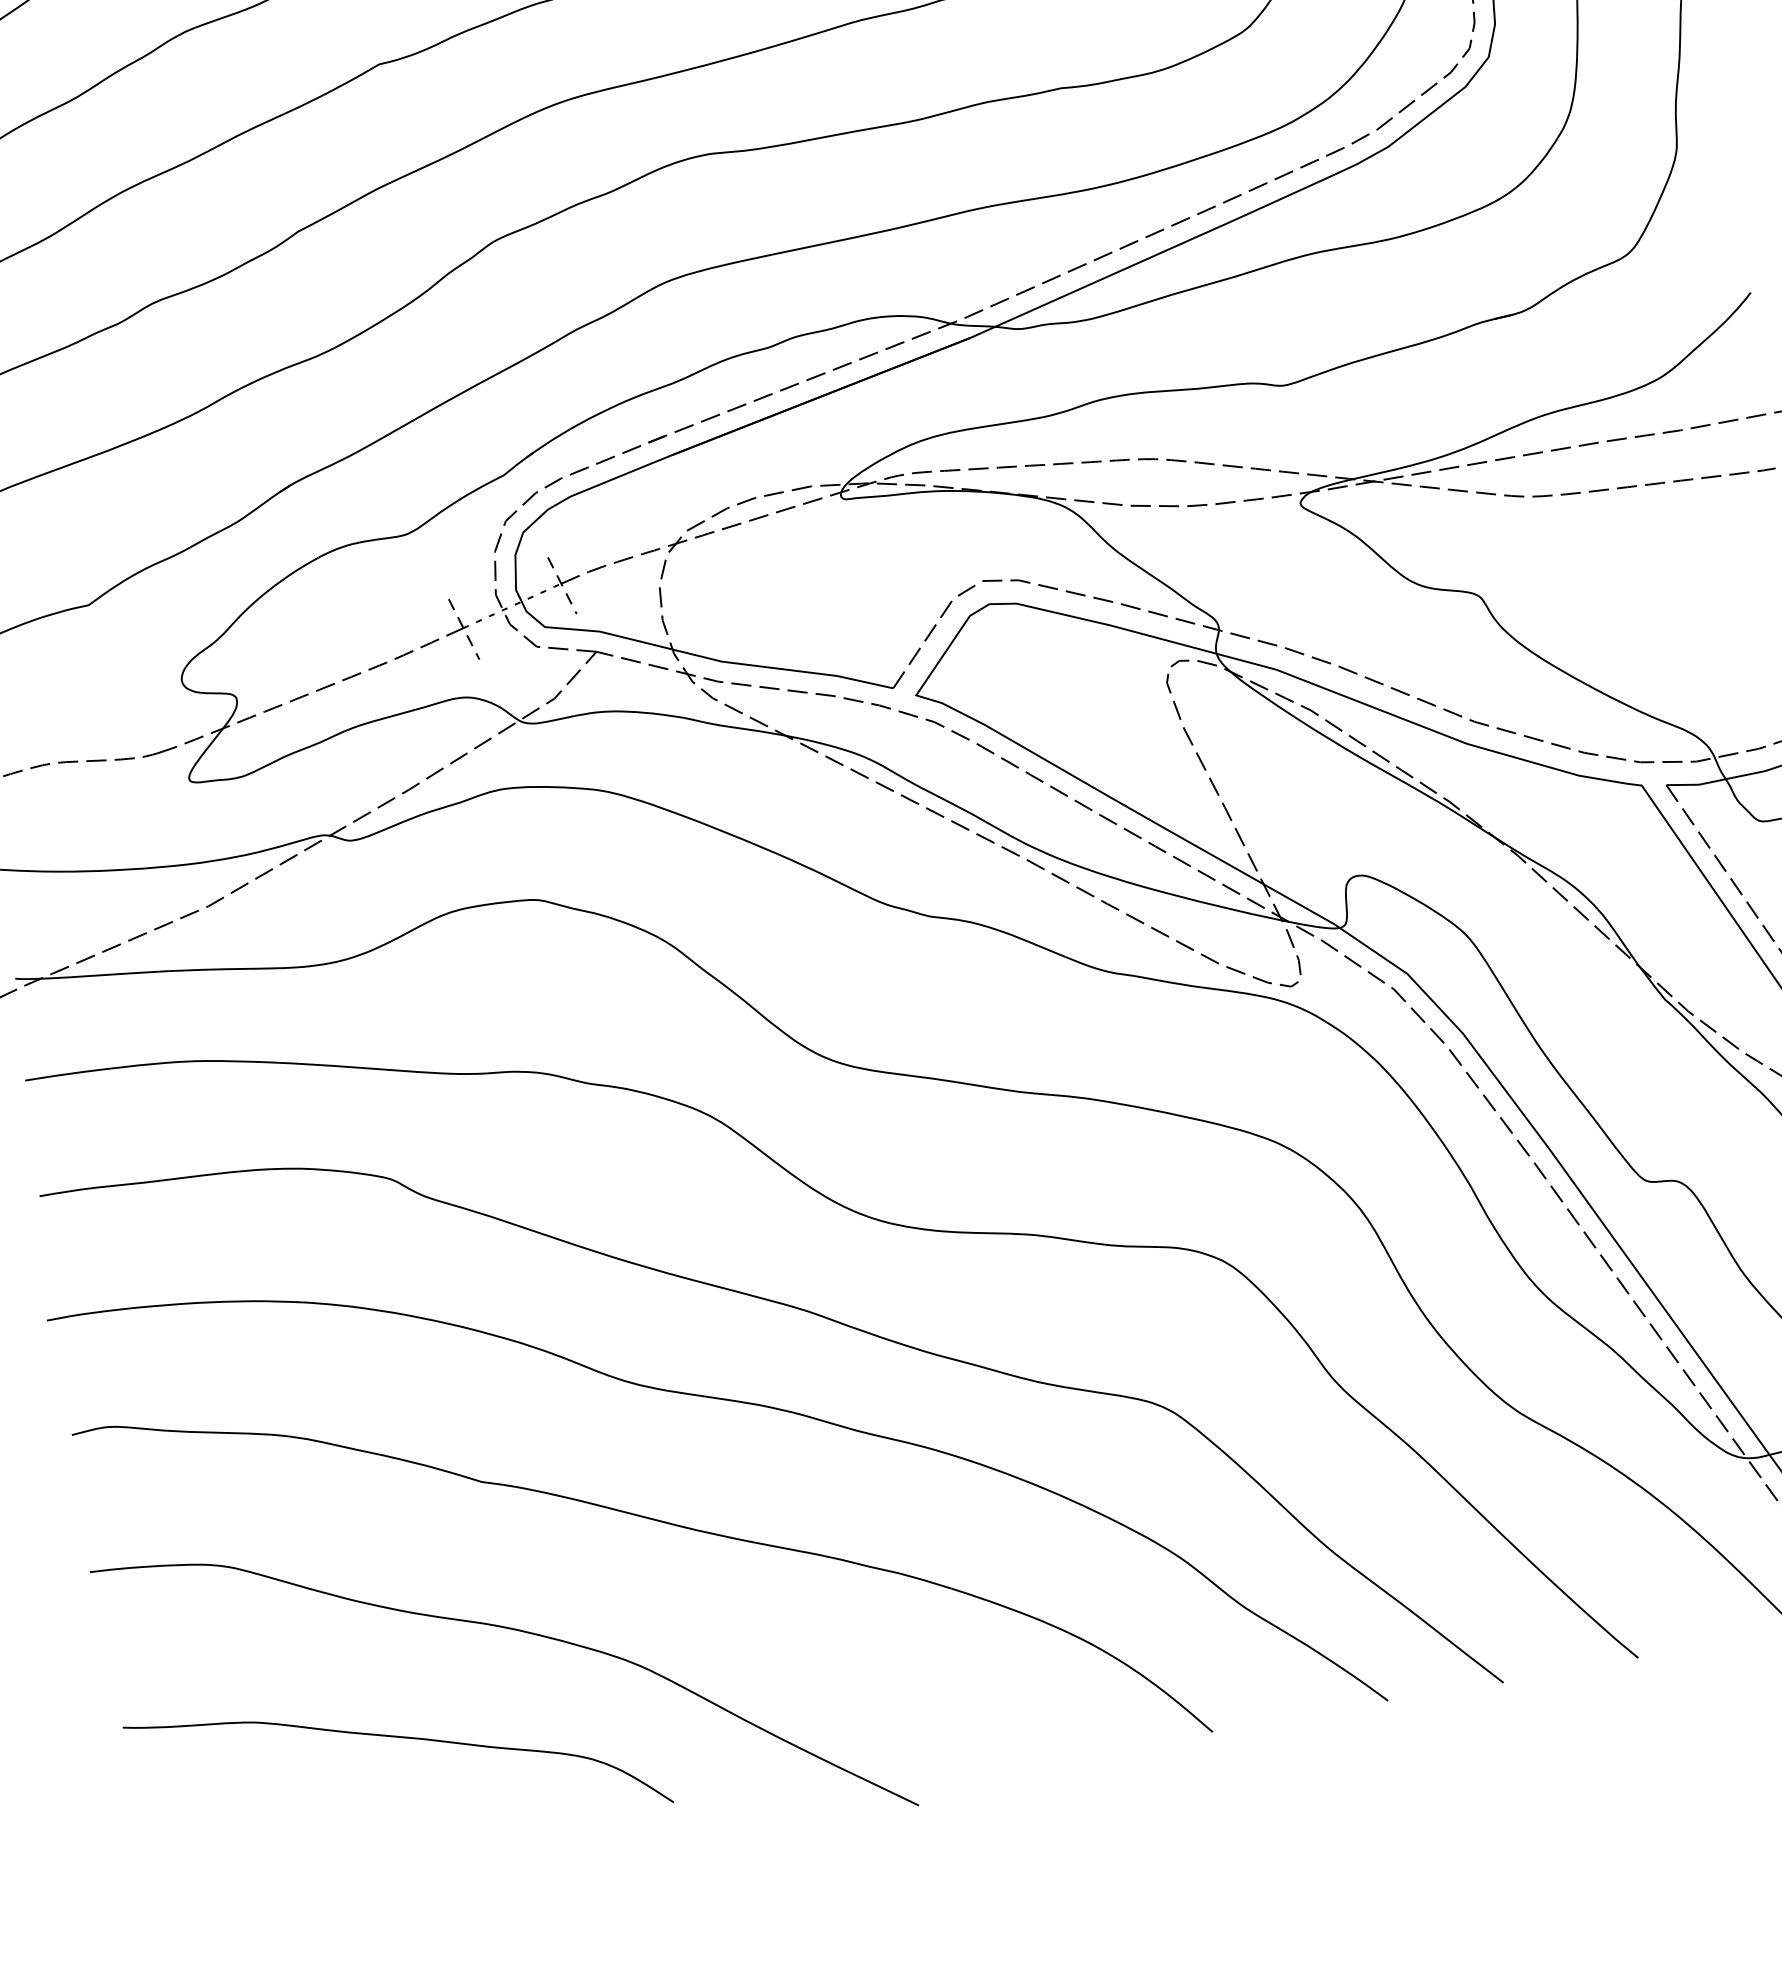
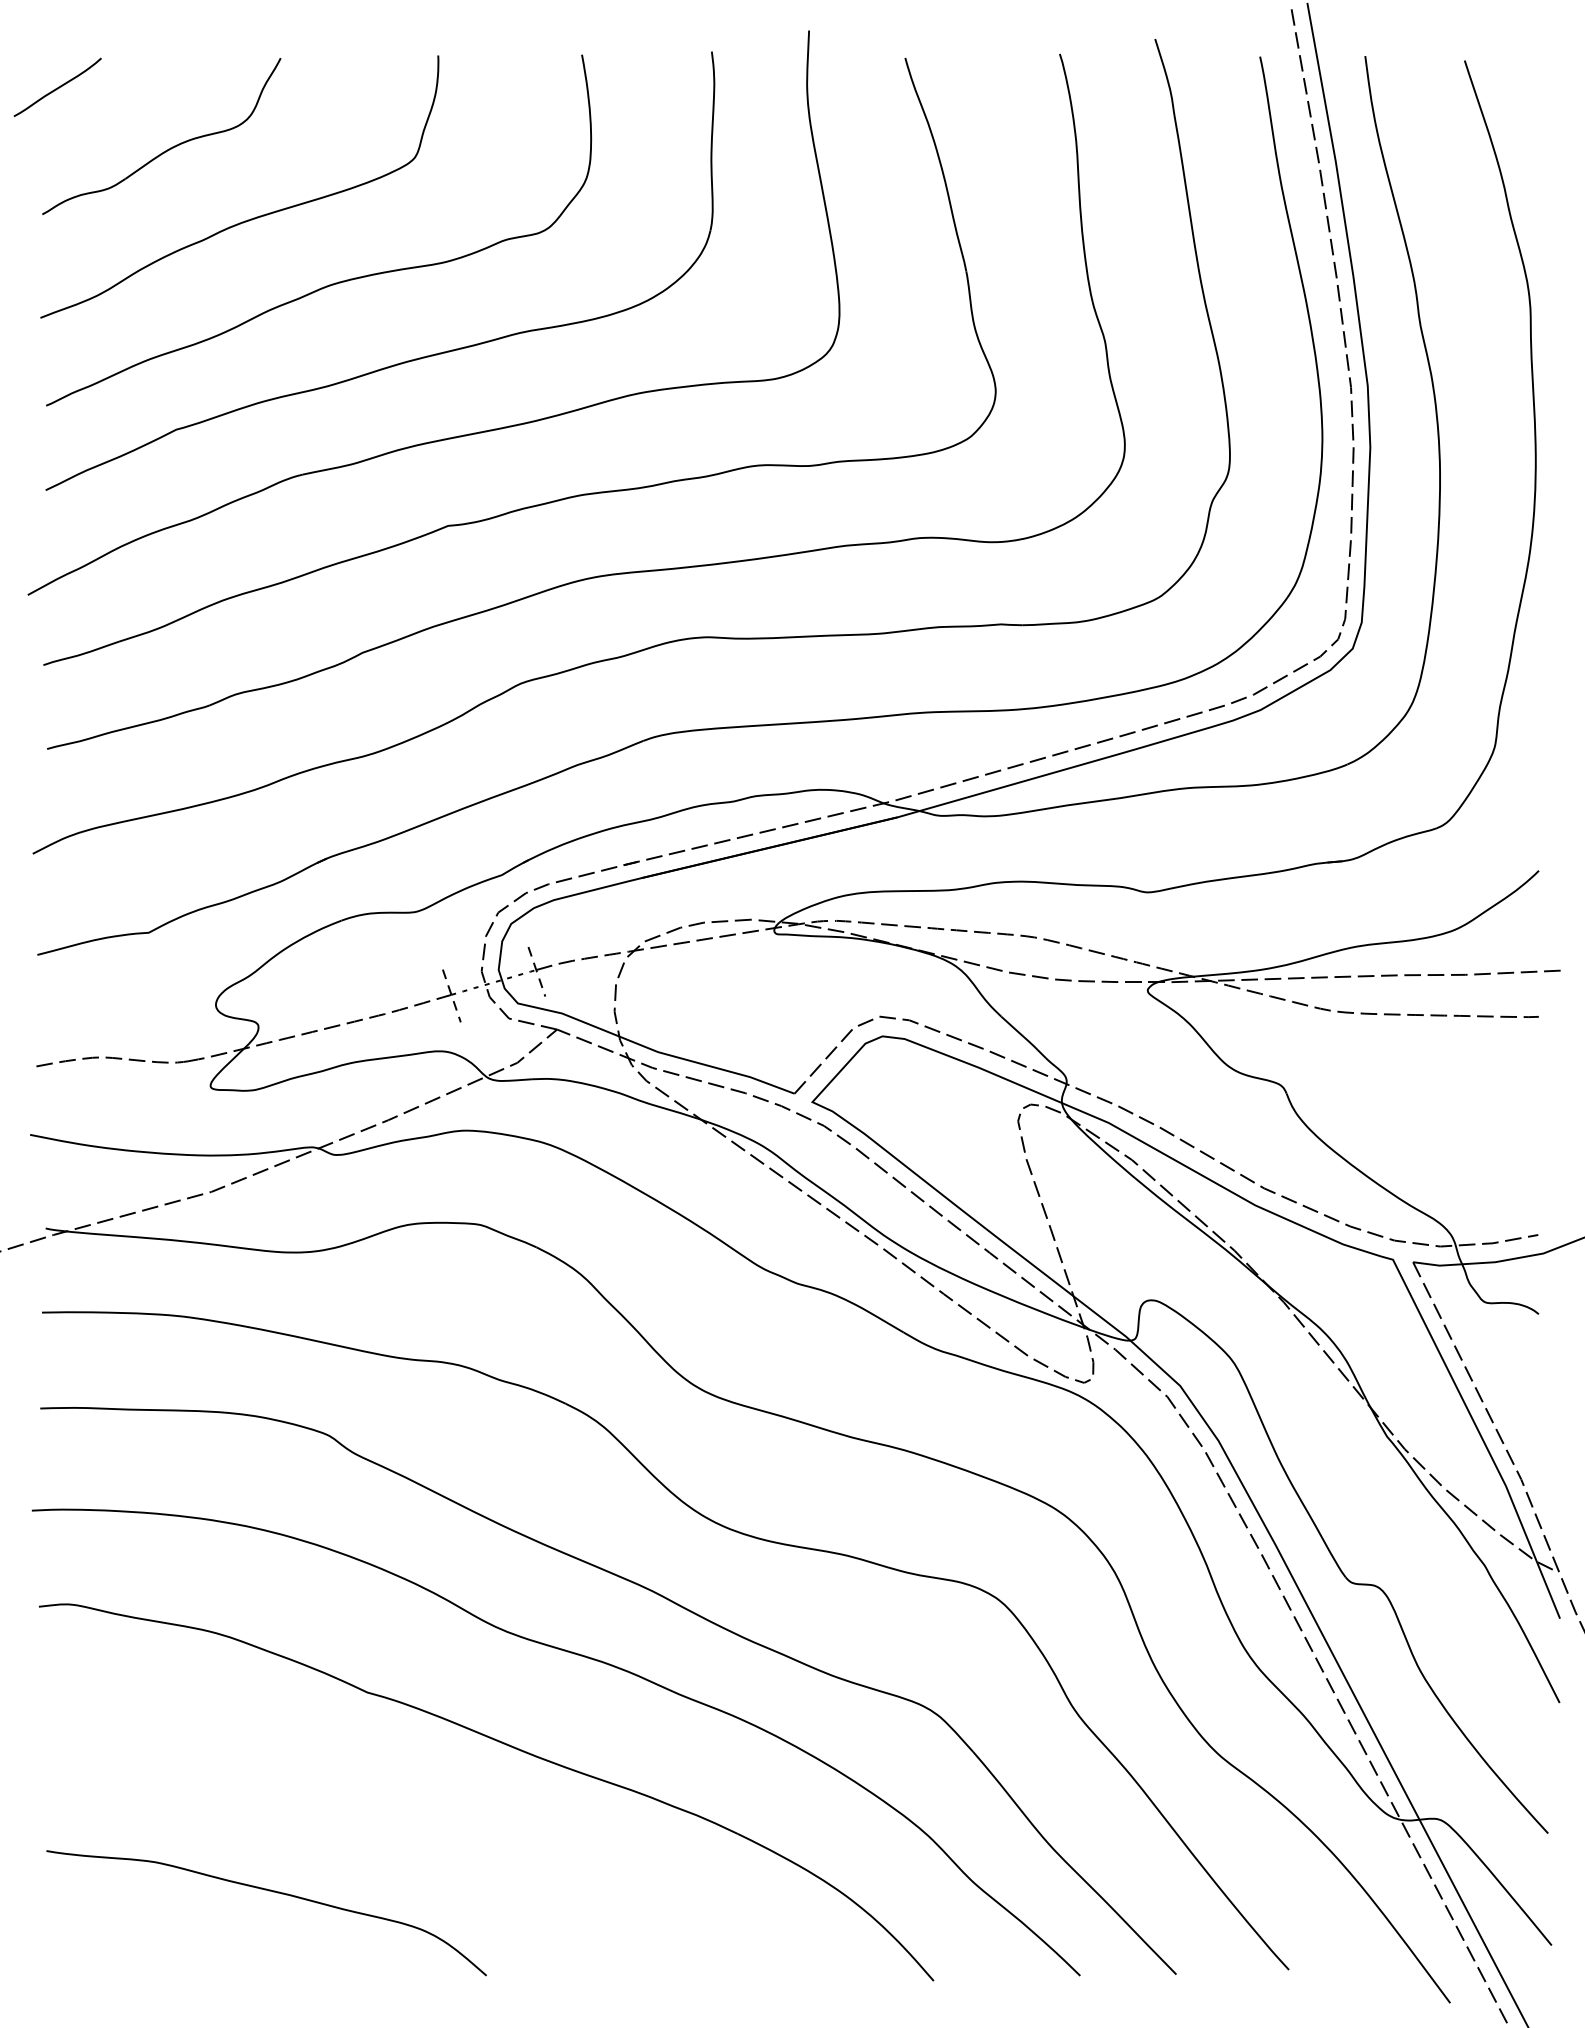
curve: (514, 1630) -> (376, 1817), removed

